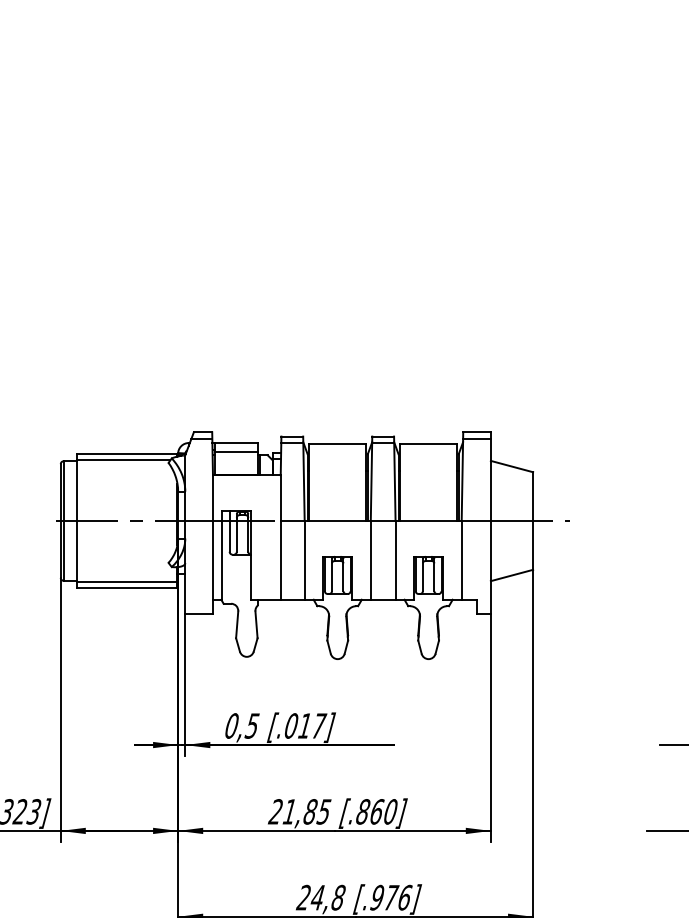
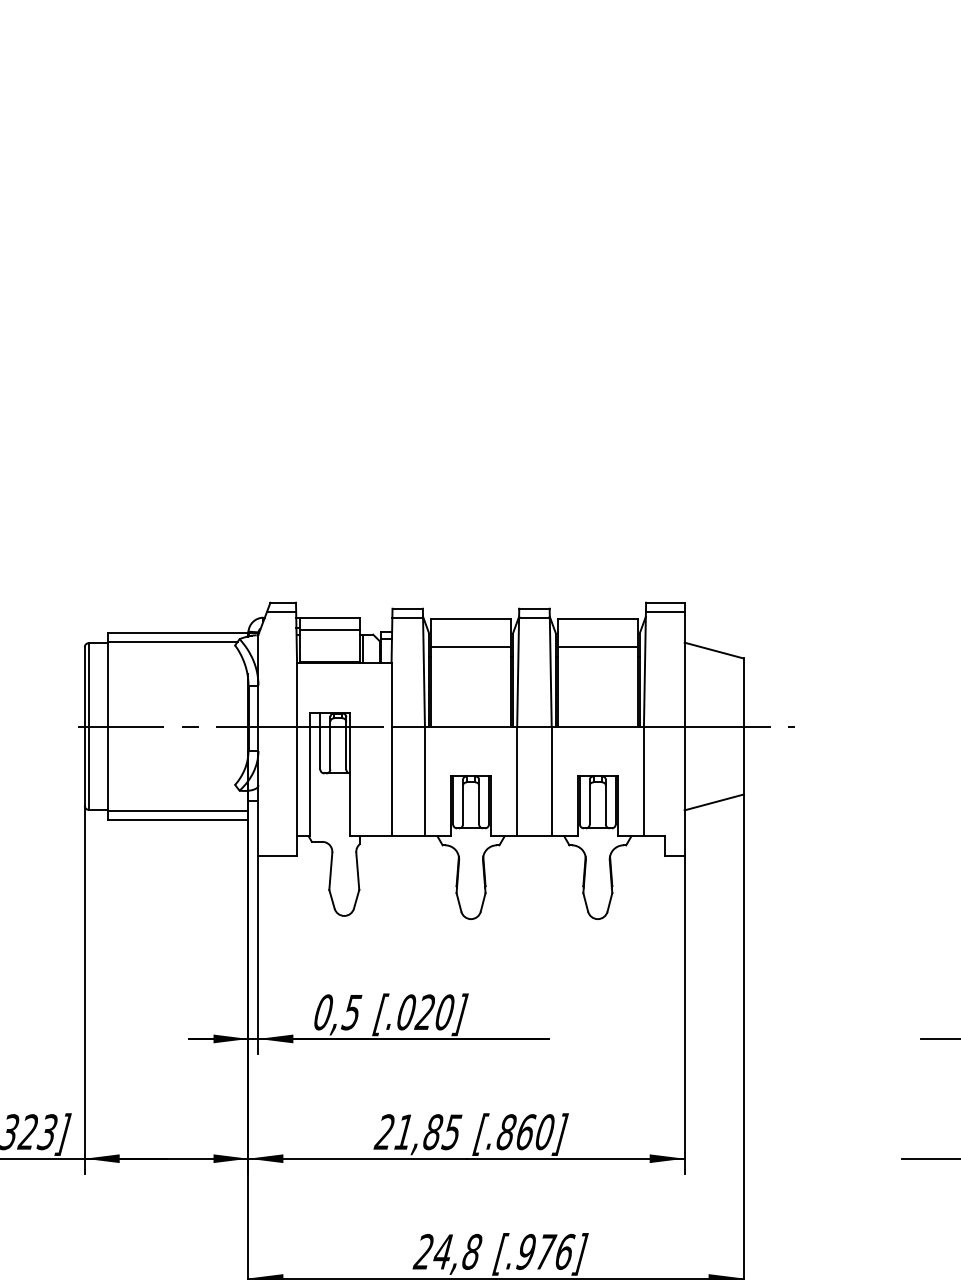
line: (337, 463) -> (470, 646), added
line: (428, 463) -> (597, 646), added
text: (311, 725) -> (434, 1011), [.017] -> [.020]

